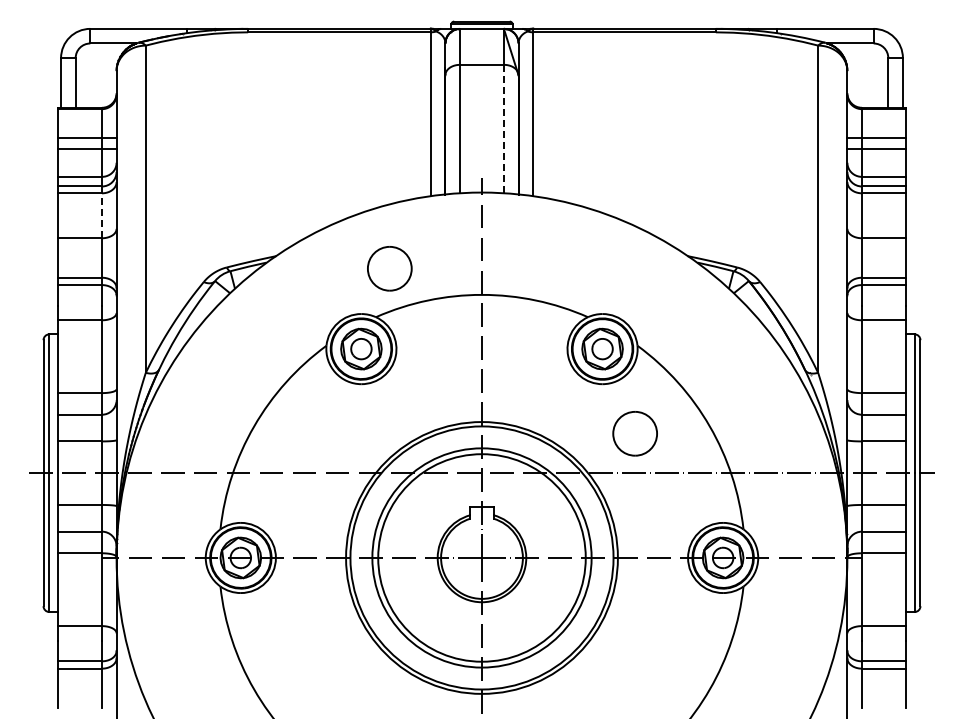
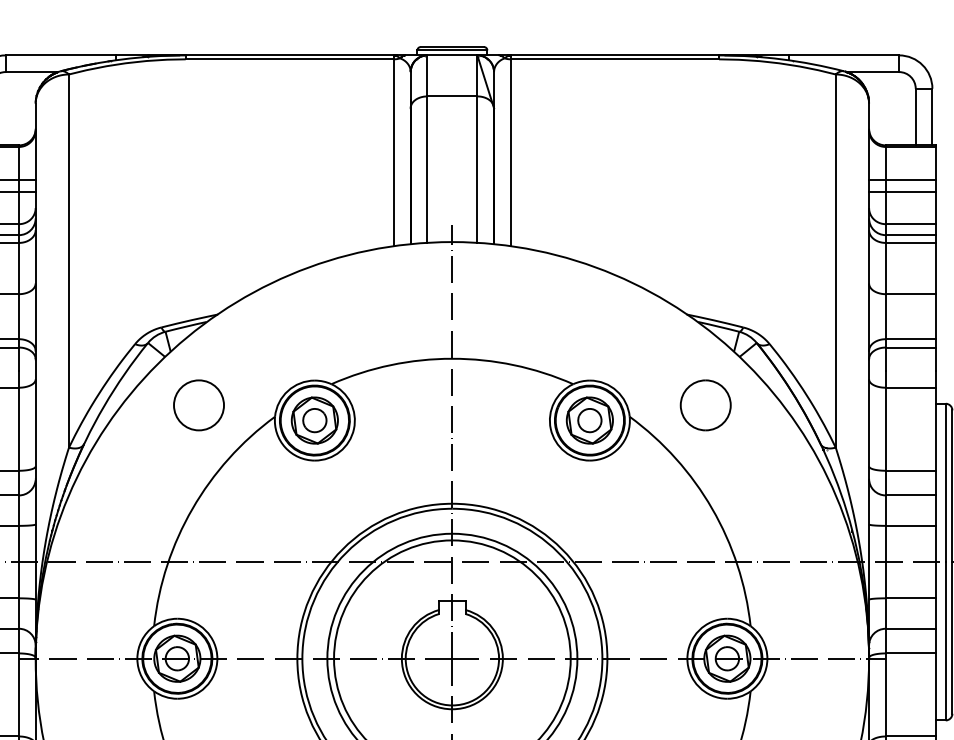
line: (503, 128) -> (476, 169), dashed -> solid
line: (101, 215) -> (18, 268), dashed -> solid
part: (389, 268) -> (198, 405), moved
part: (634, 433) -> (704, 405), moved

